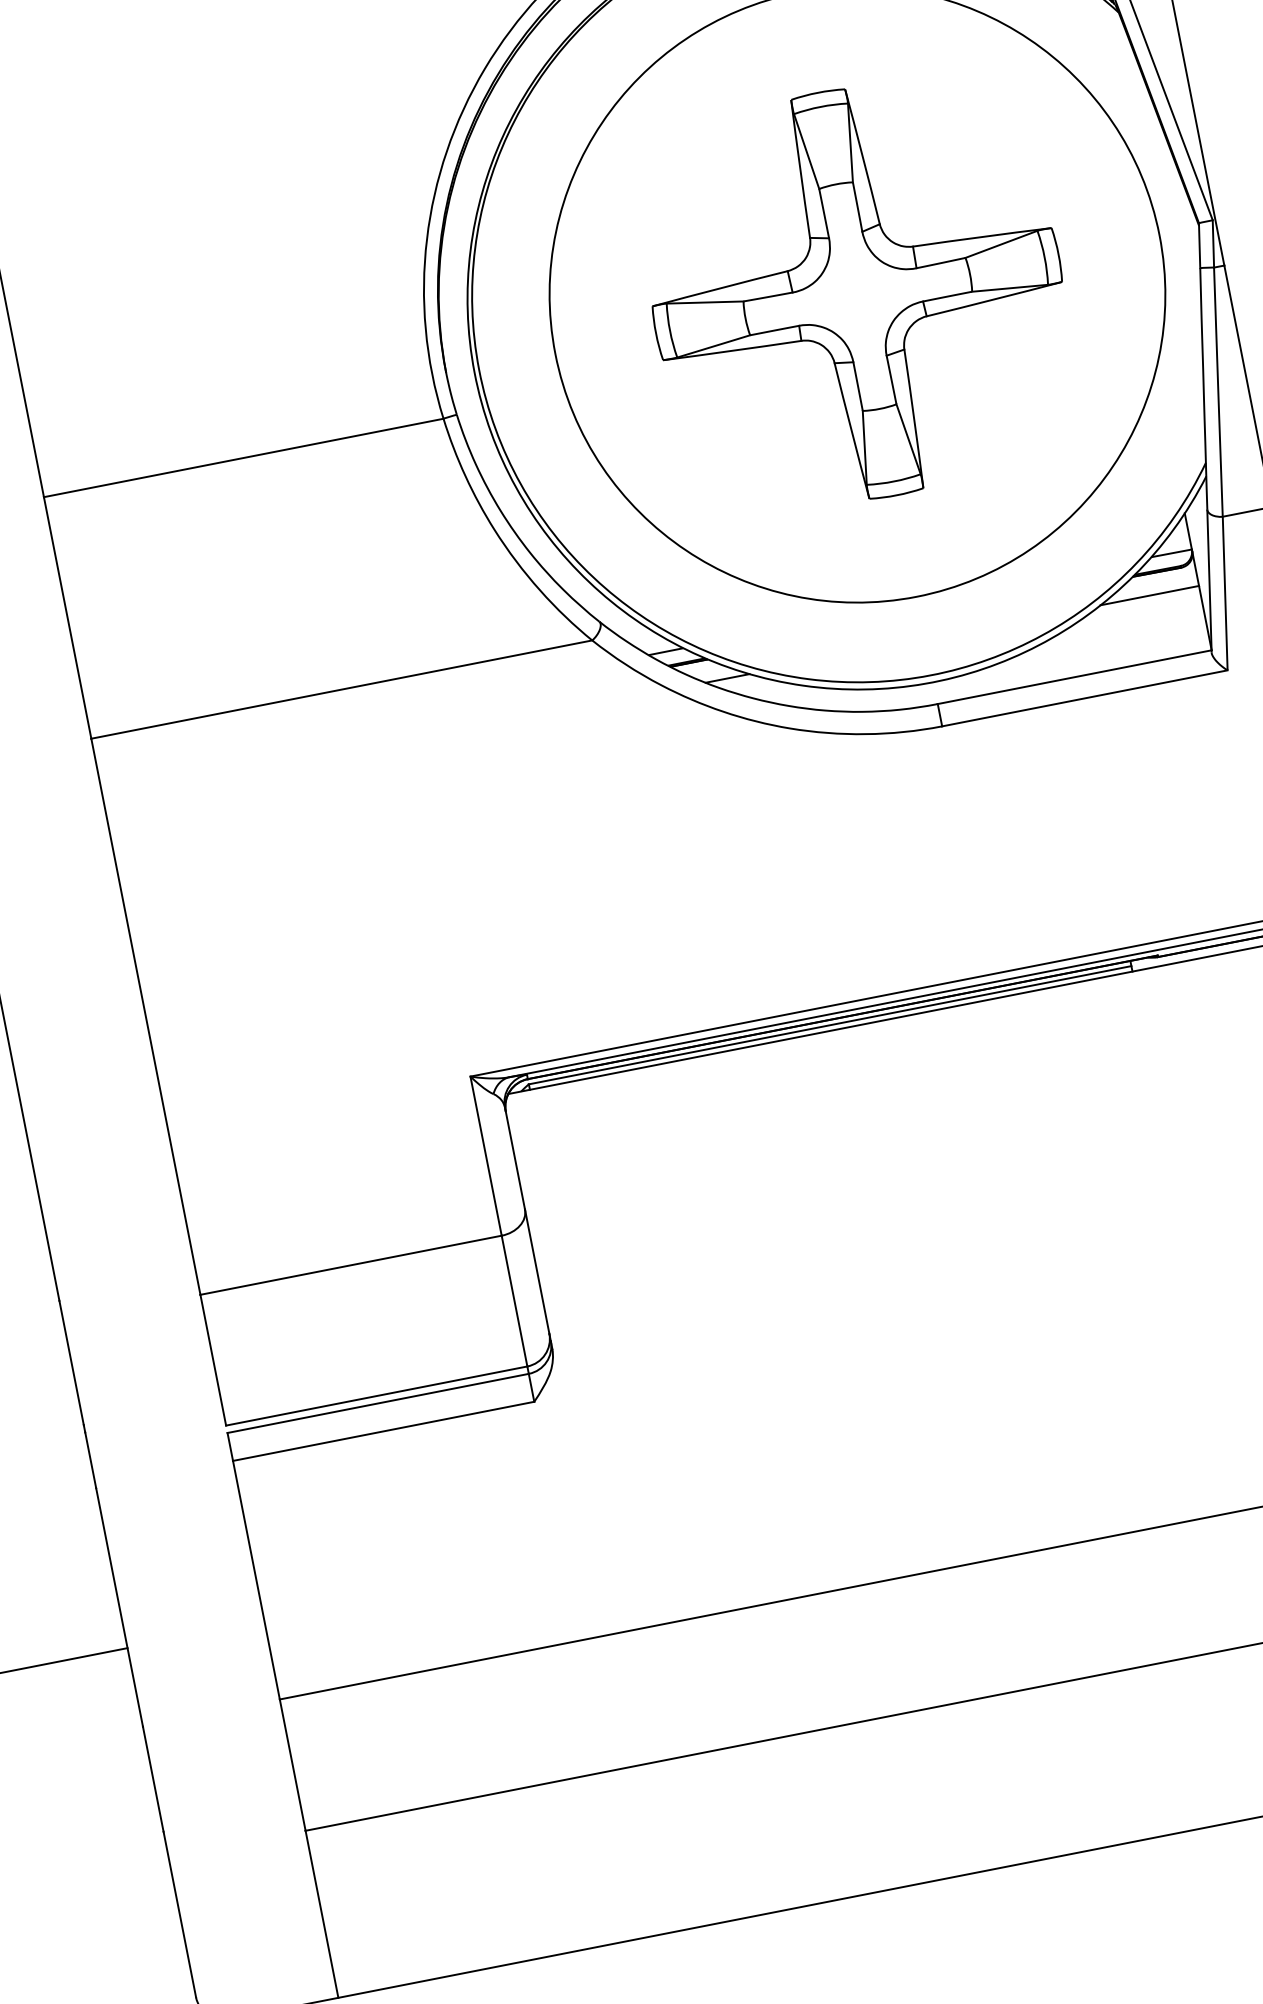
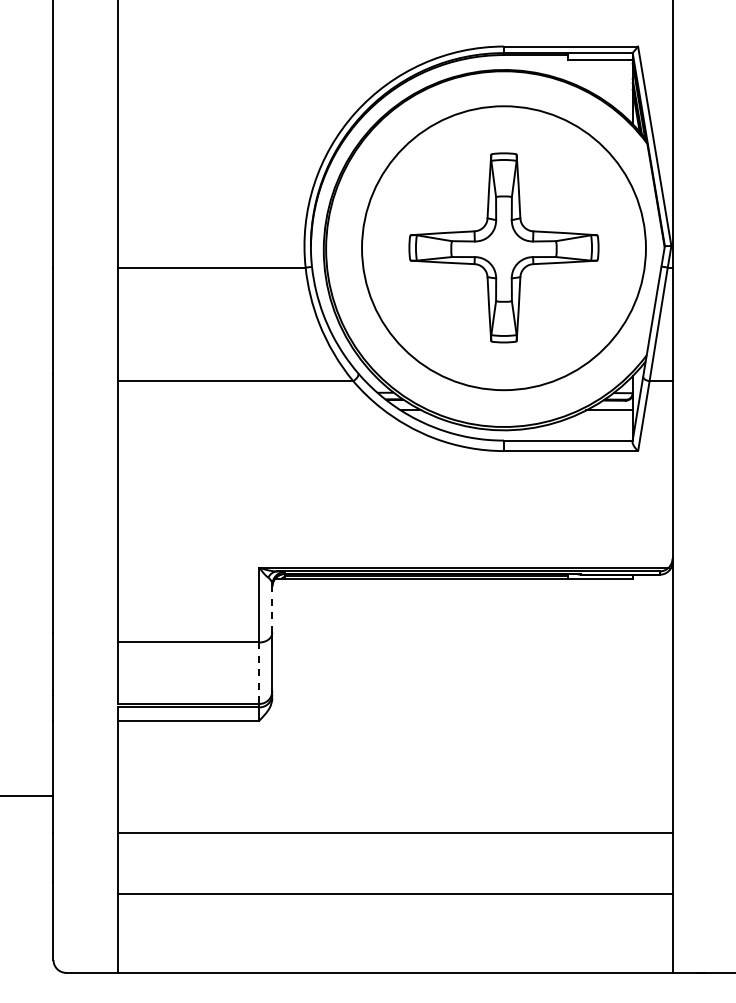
line: (515, 1157) -> (272, 608), solid -> dashed
line: (514, 1301) -> (259, 673), solid -> dashed

